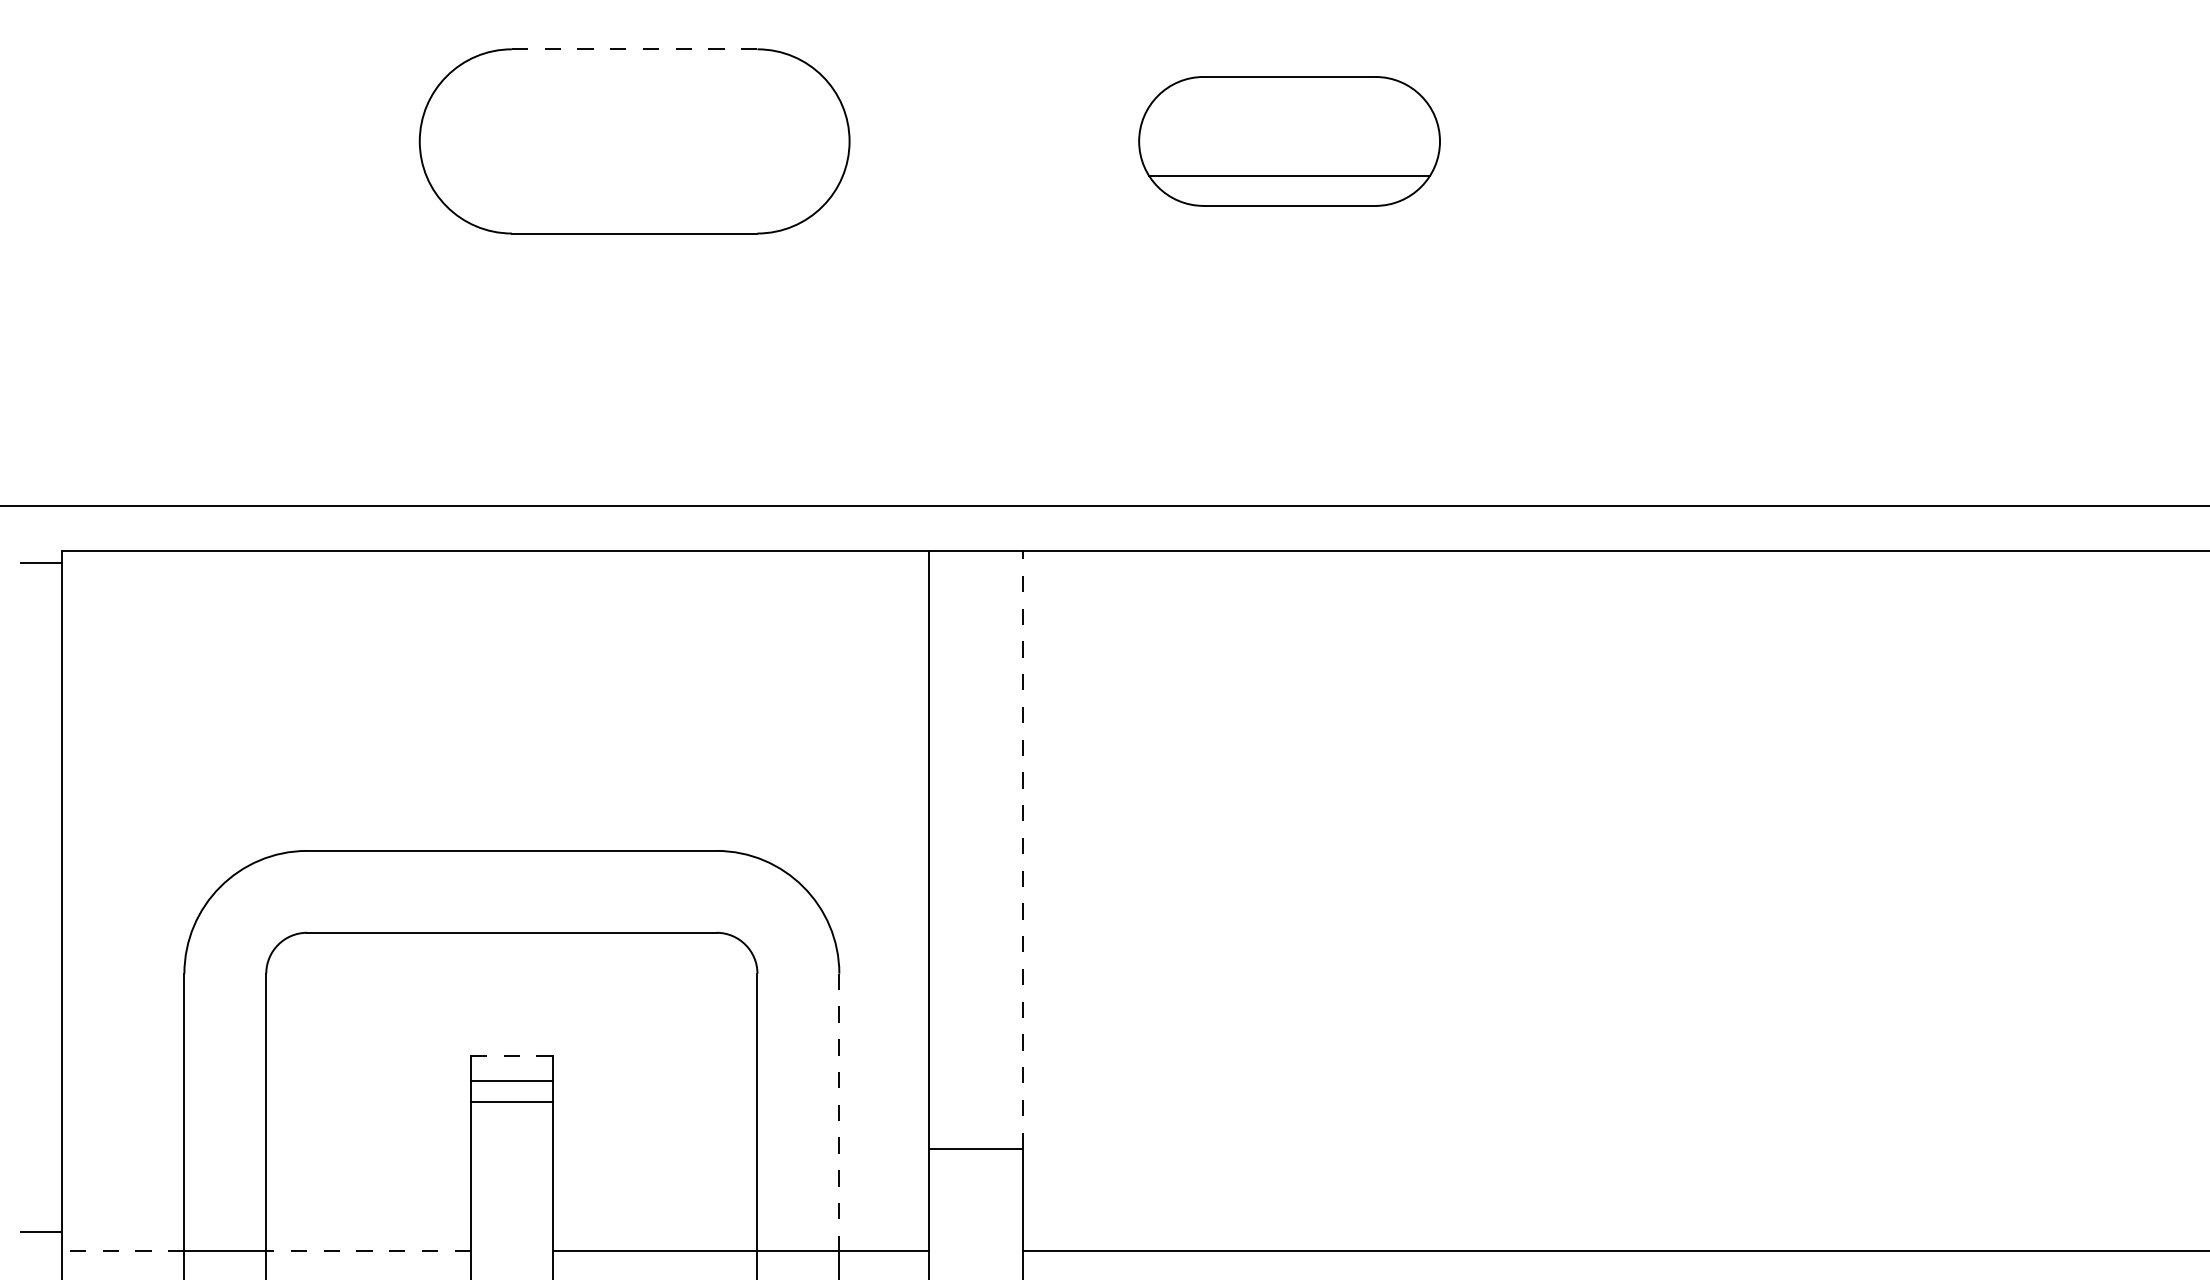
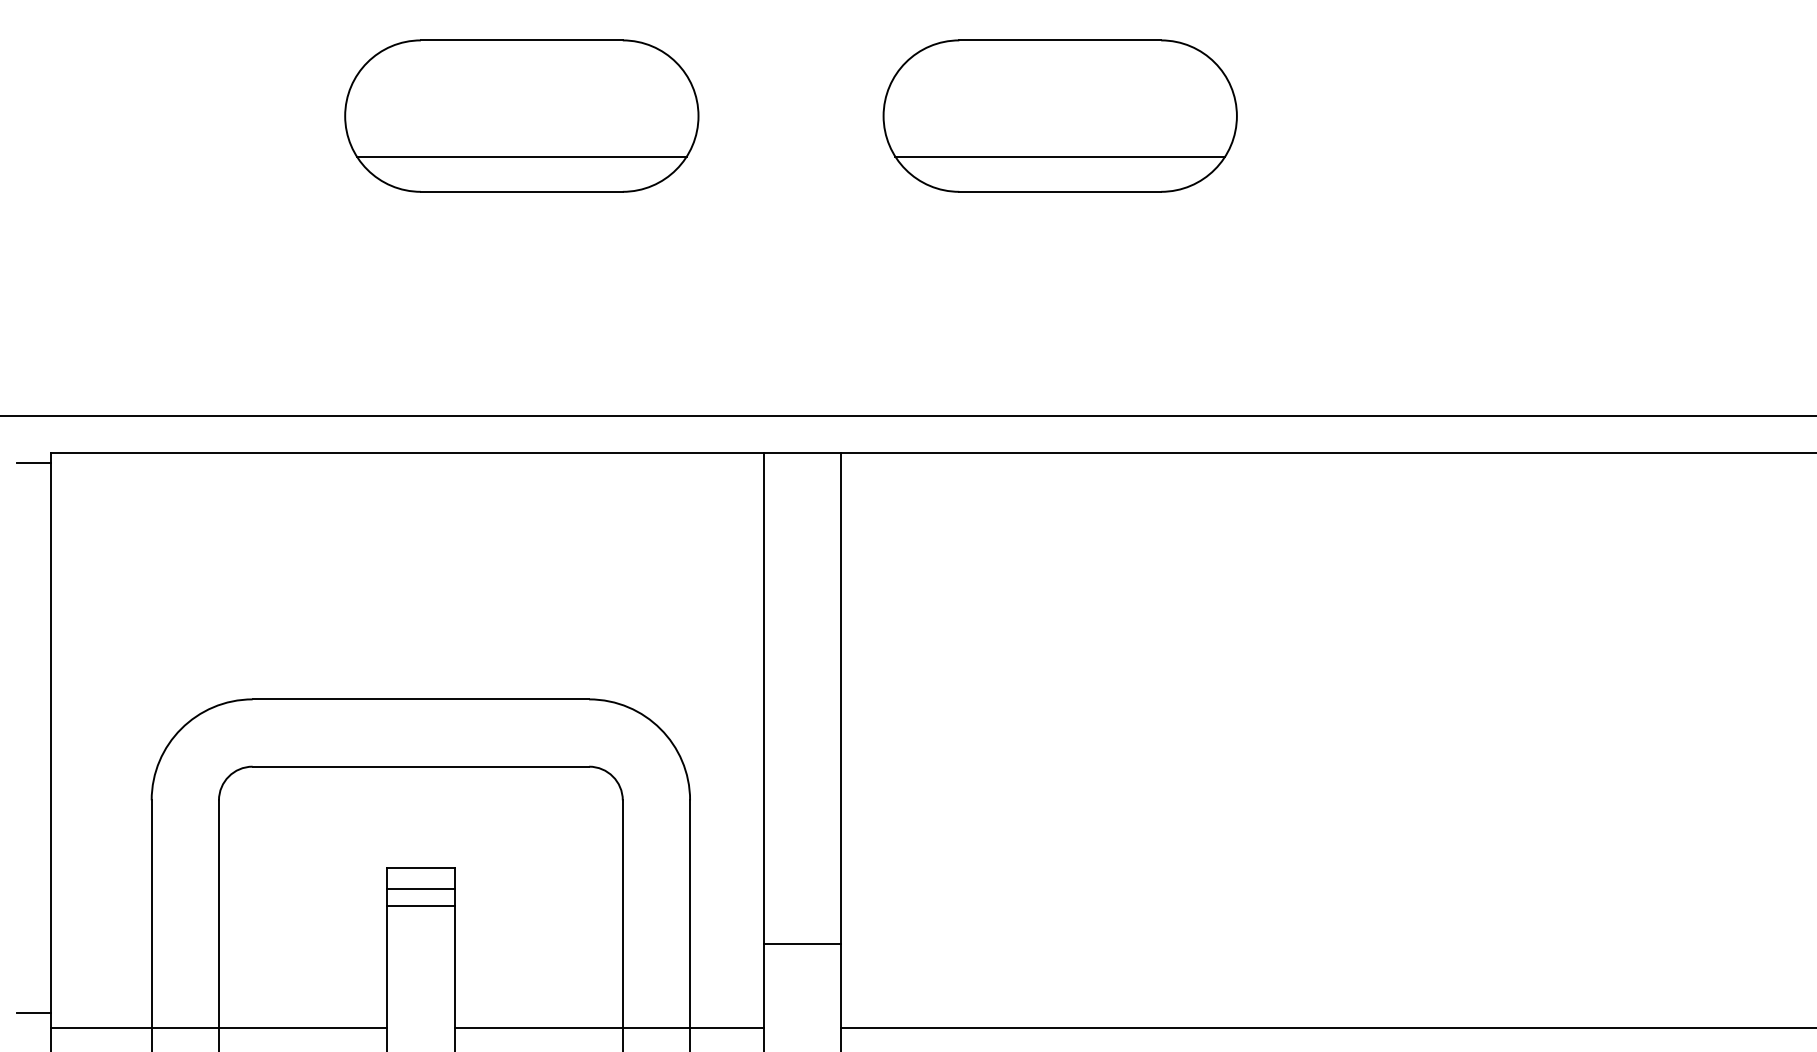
line: (634, 49) -> (521, 40), dashed -> solid
part: (1289, 141) -> (1060, 116), size x1.43
line: (634, 190) -> (521, 156), added
line: (1022, 849) -> (840, 698), dashed -> solid
line: (511, 1055) -> (420, 867), dashed -> solid
line: (839, 1112) -> (690, 914), dashed -> solid
line: (122, 1251) -> (100, 1028), dashed -> solid
line: (368, 1251) -> (303, 1028), dashed -> solid

